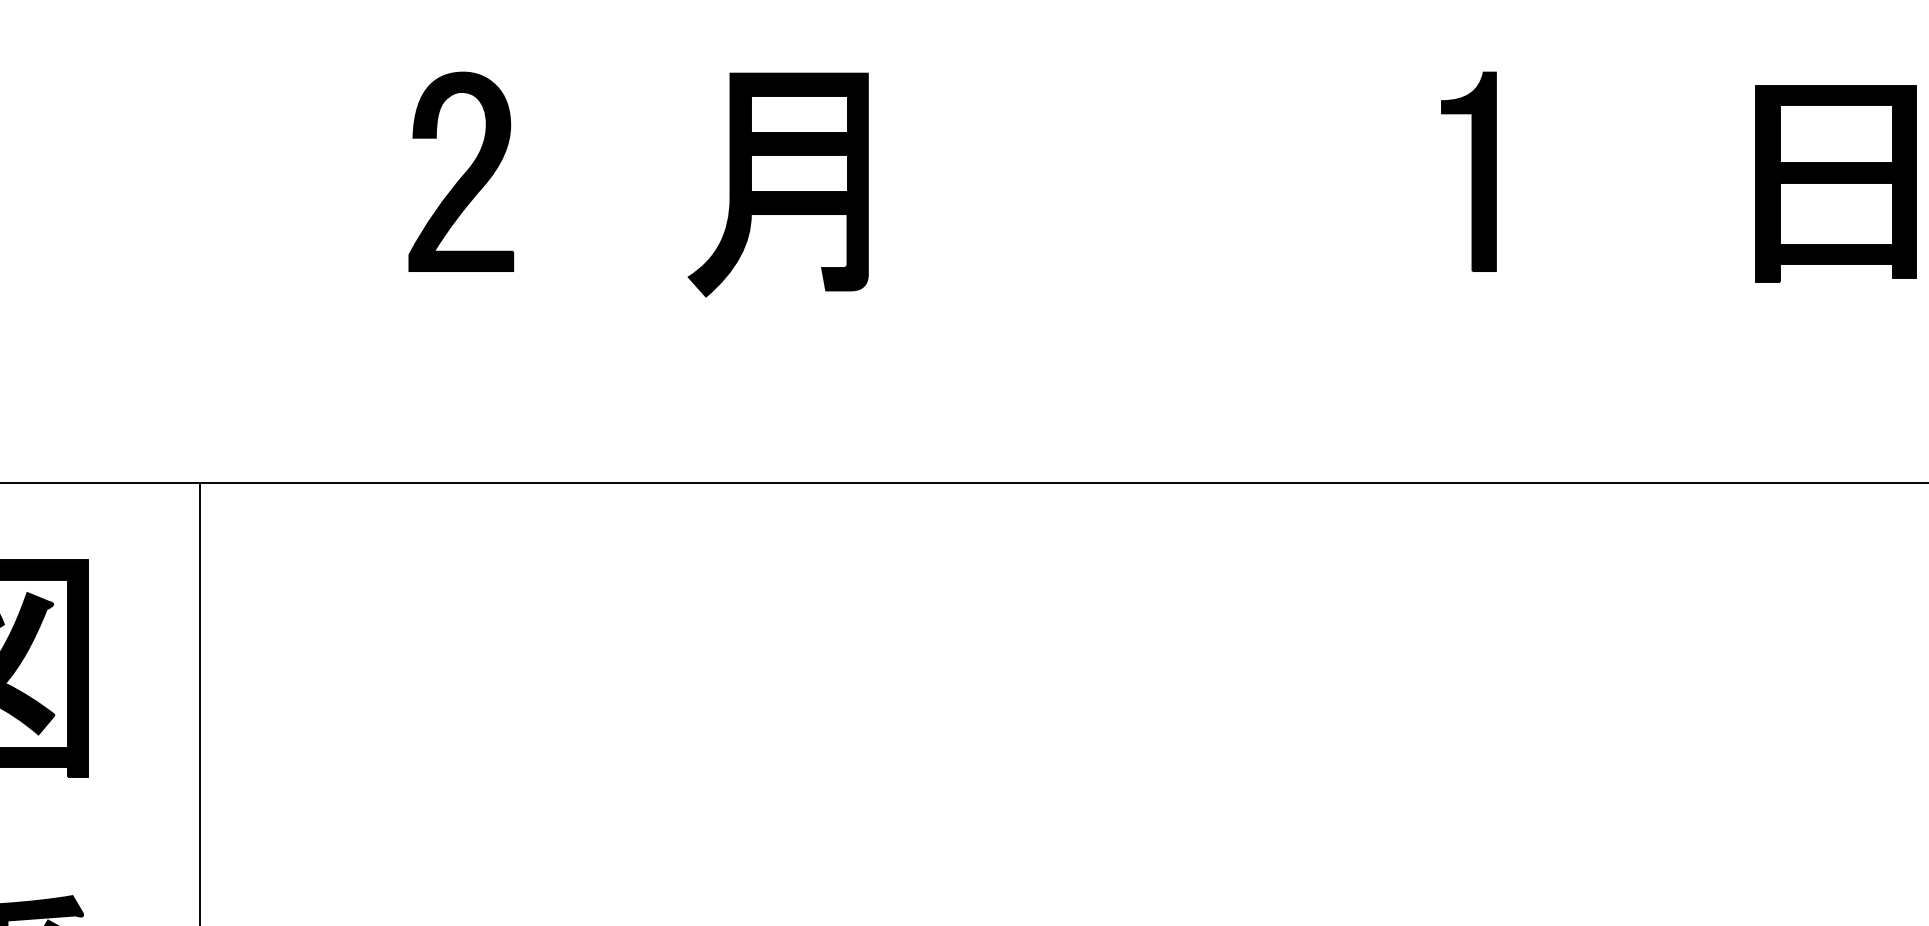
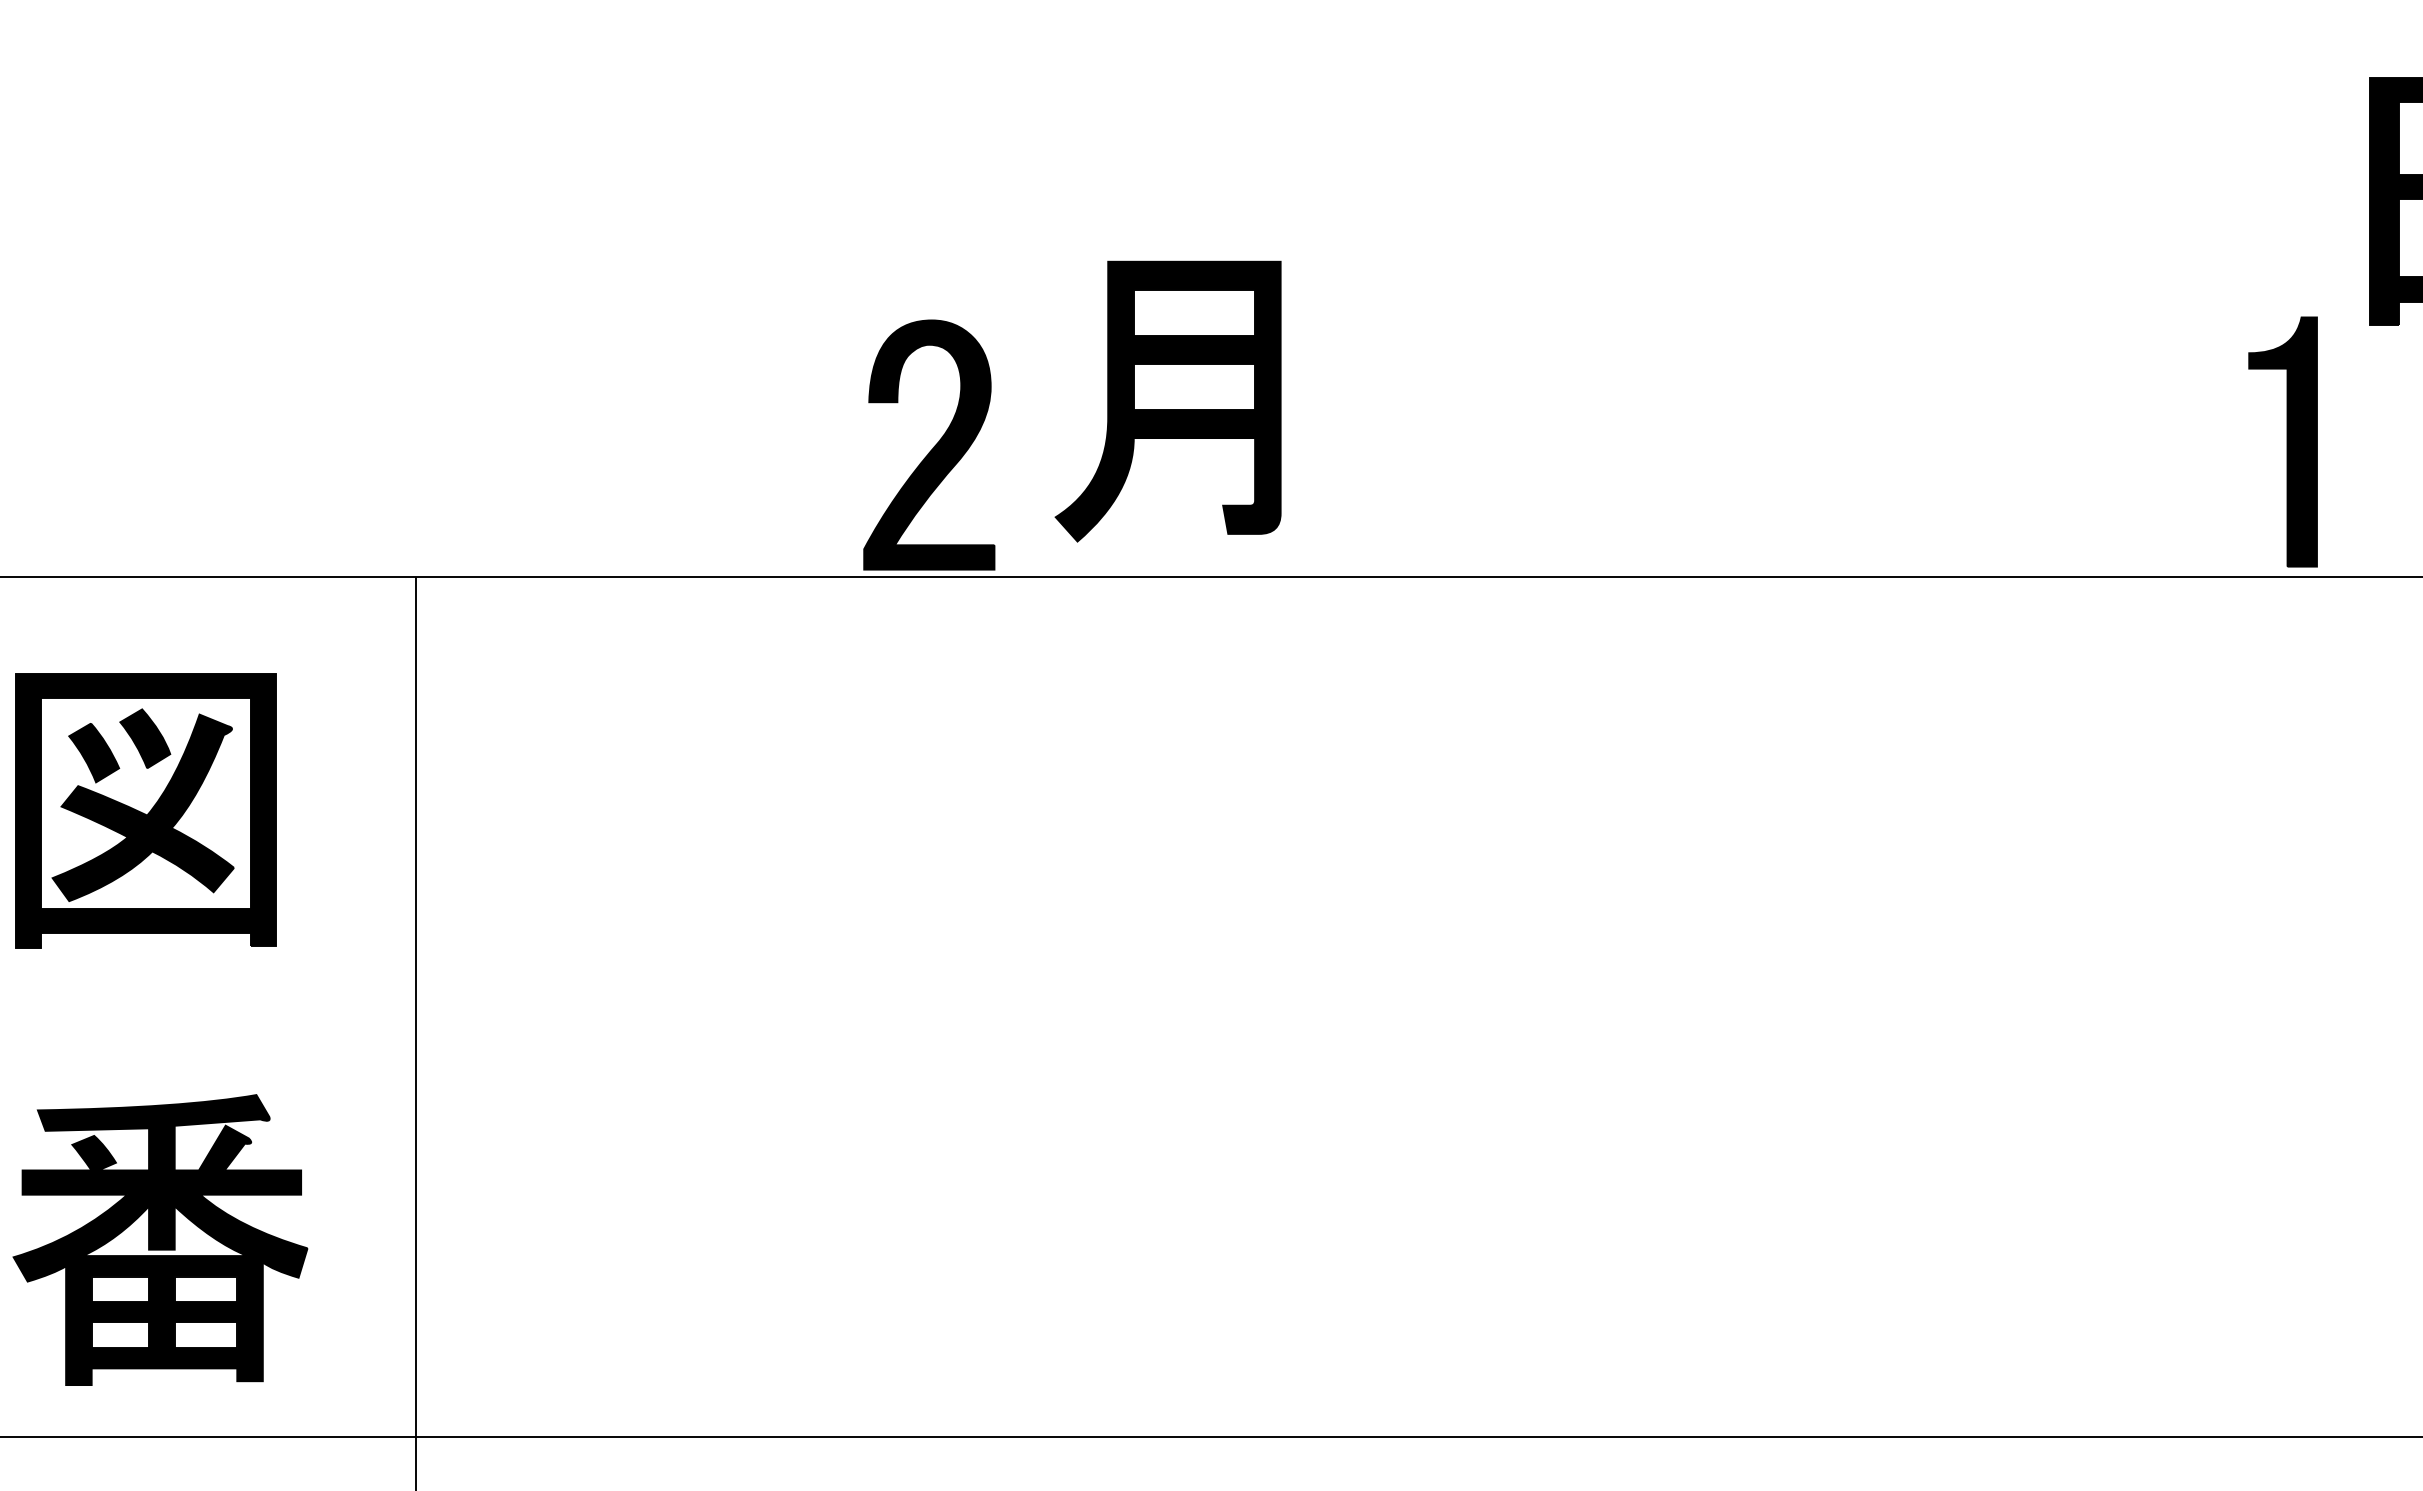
part: (461, 171) -> (929, 444), moved
part: (1468, 171) -> (2282, 441), moved
part: (777, 184) -> (1167, 401), moved

